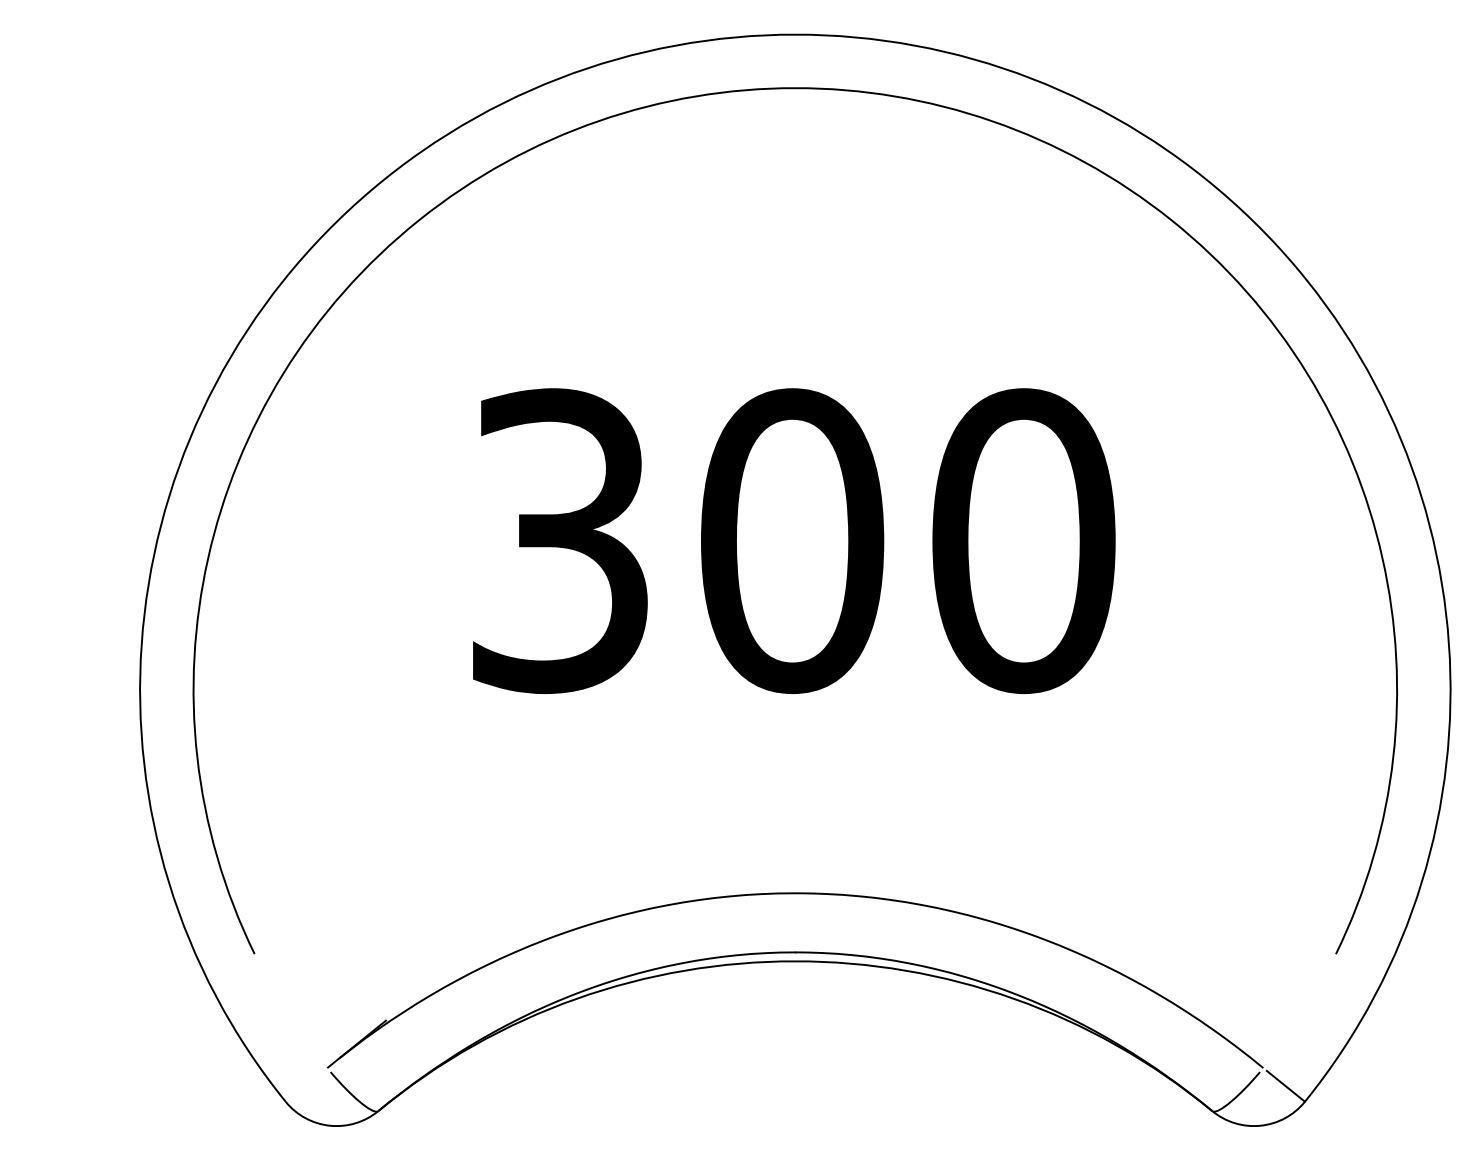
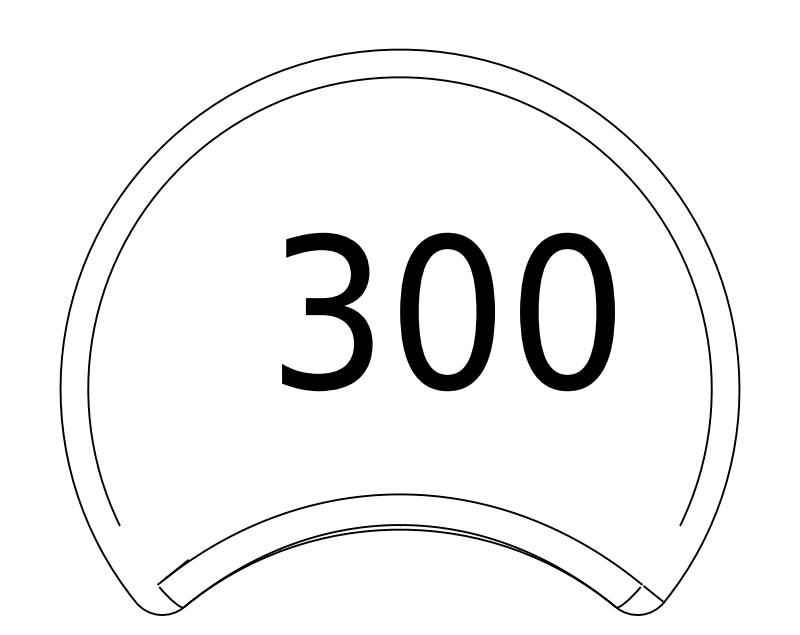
text: (794, 540) -> (448, 311), moved

